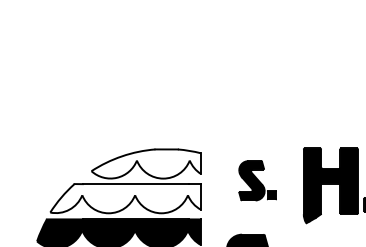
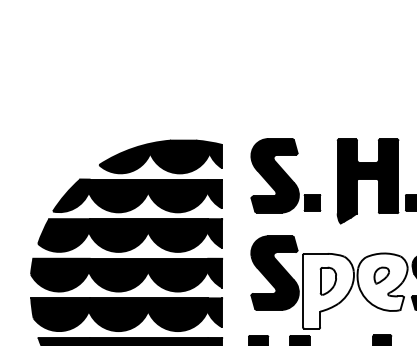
fill: (146, 163) -> (160, 156), added
part: (257, 180) -> (285, 175), size x1.67
fill: (125, 198) -> (137, 195), added

